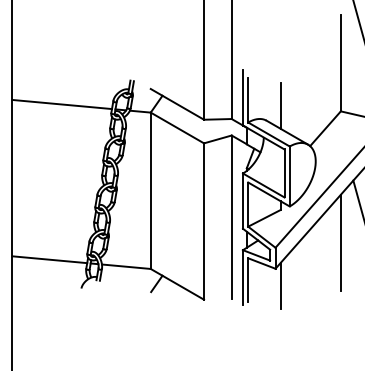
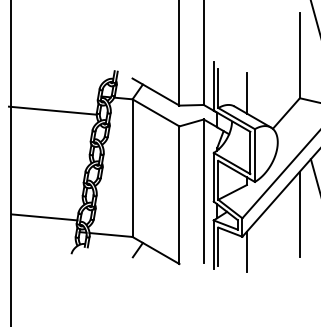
line: (62, 104) -> (53, 110), moved
line: (49, 259) -> (44, 217), moved

